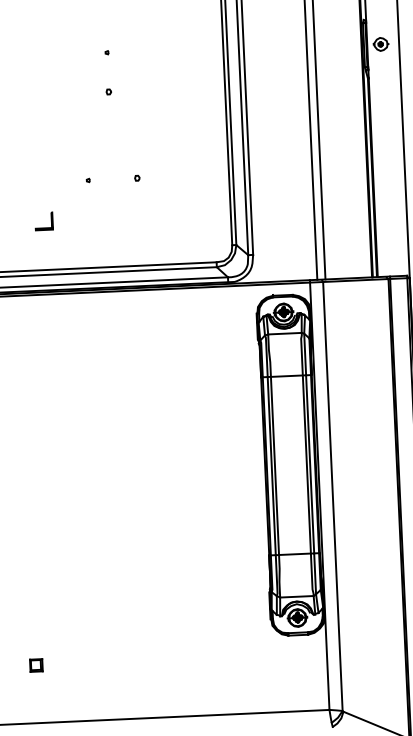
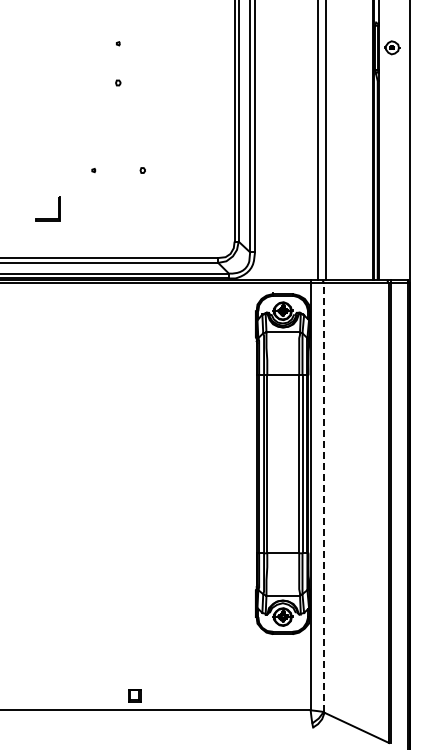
part: (43, 221) -> (47, 209), size x1.4
line: (332, 496) -> (323, 497), solid -> dashed
part: (35, 665) -> (134, 695), moved

